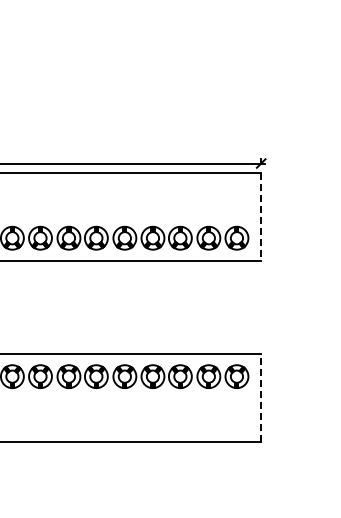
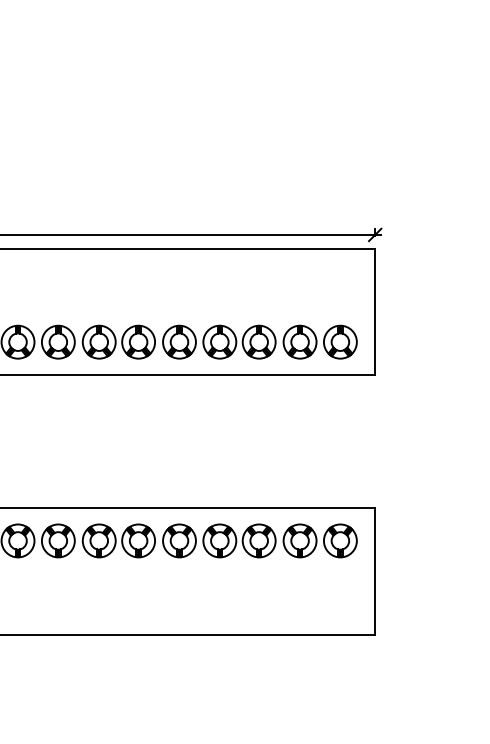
line: (261, 217) -> (375, 312), dashed -> solid
line: (261, 397) -> (375, 570), dashed -> solid

